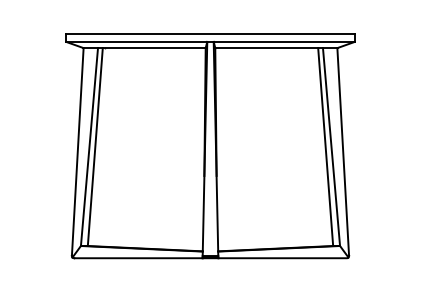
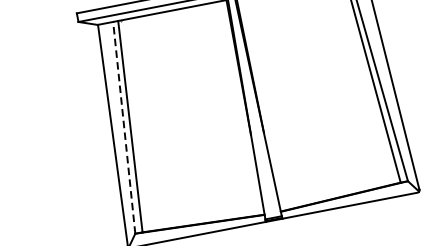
line: (89, 146) -> (124, 127), solid -> dashed

